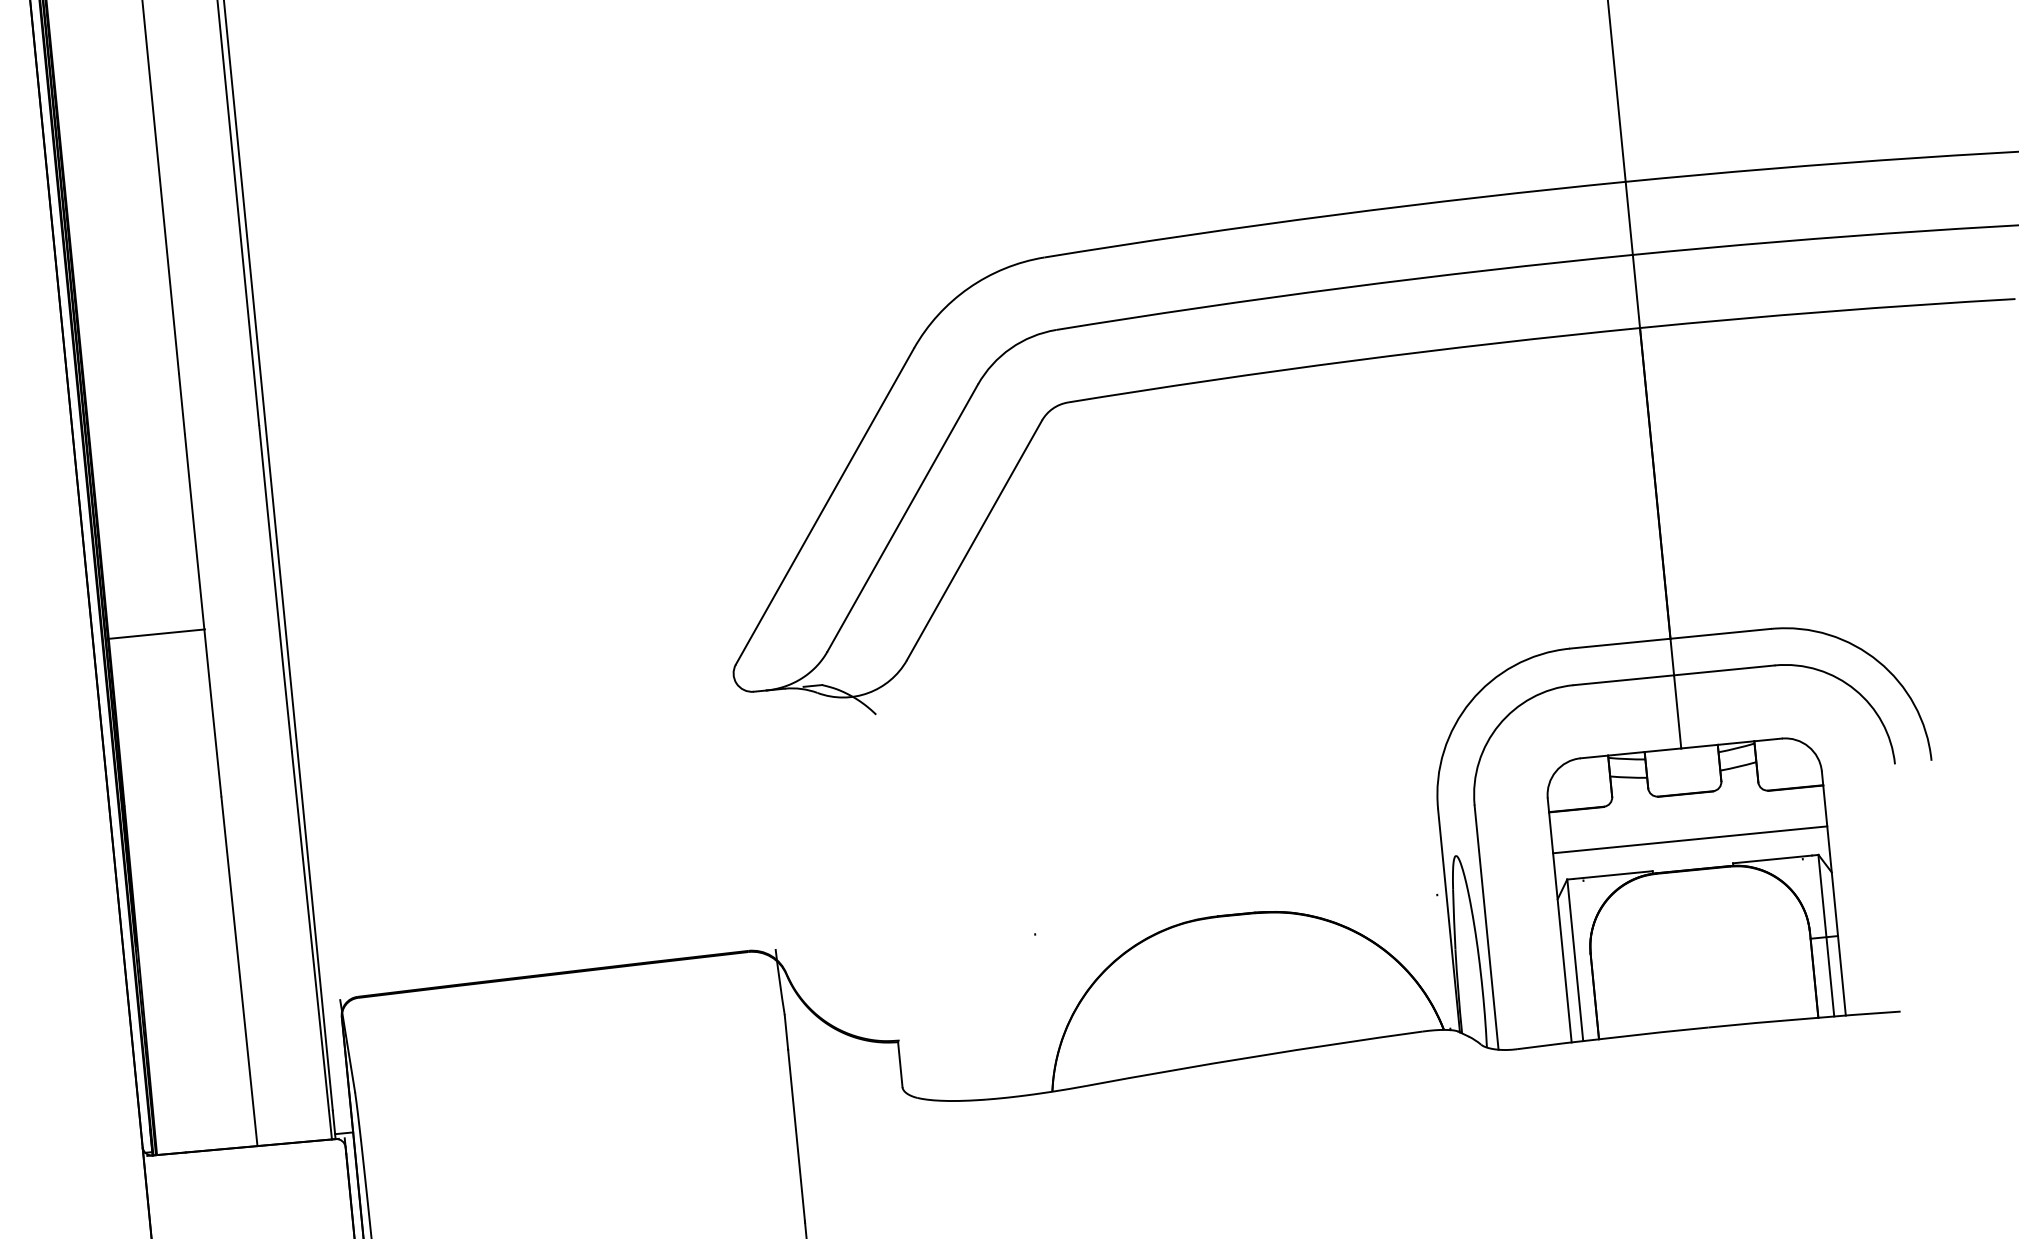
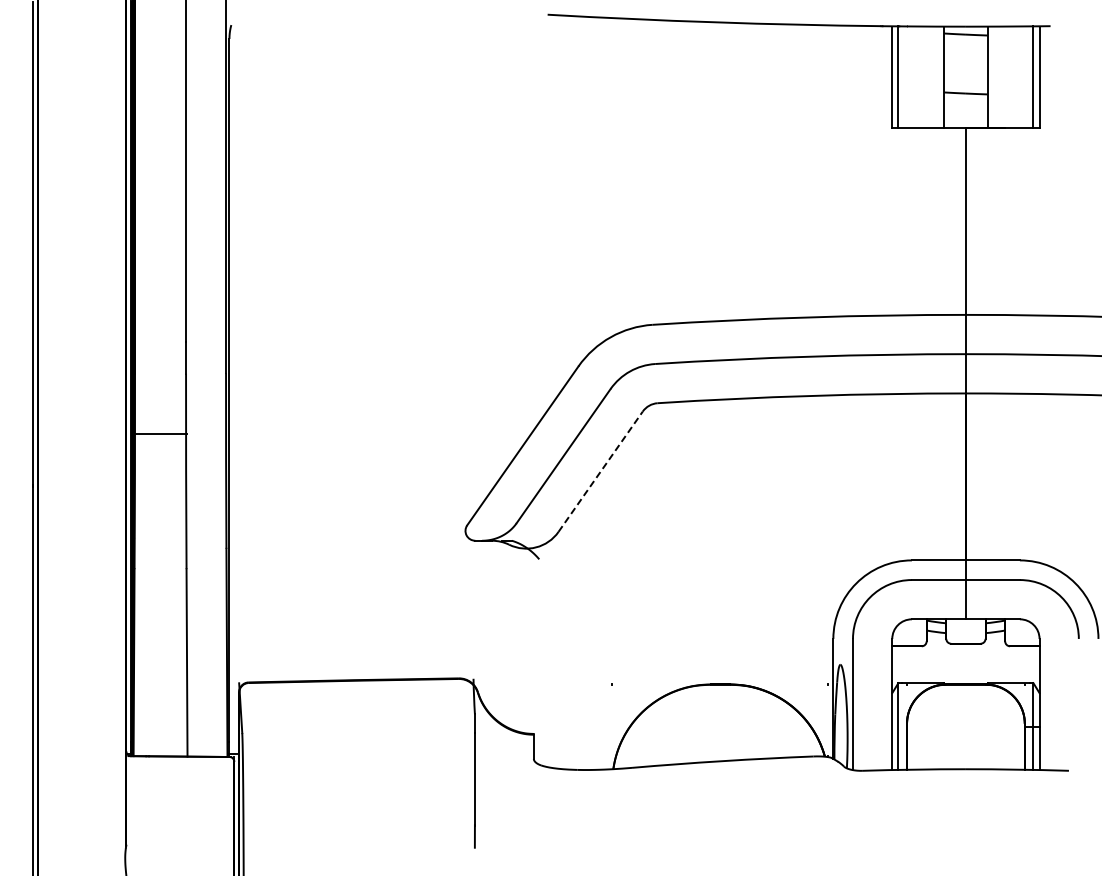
line: (974, 540) -> (600, 471), solid -> dashed
line: (156, 633) -> (160, 433), moved
line: (1689, 840) -> (965, 668), removed

